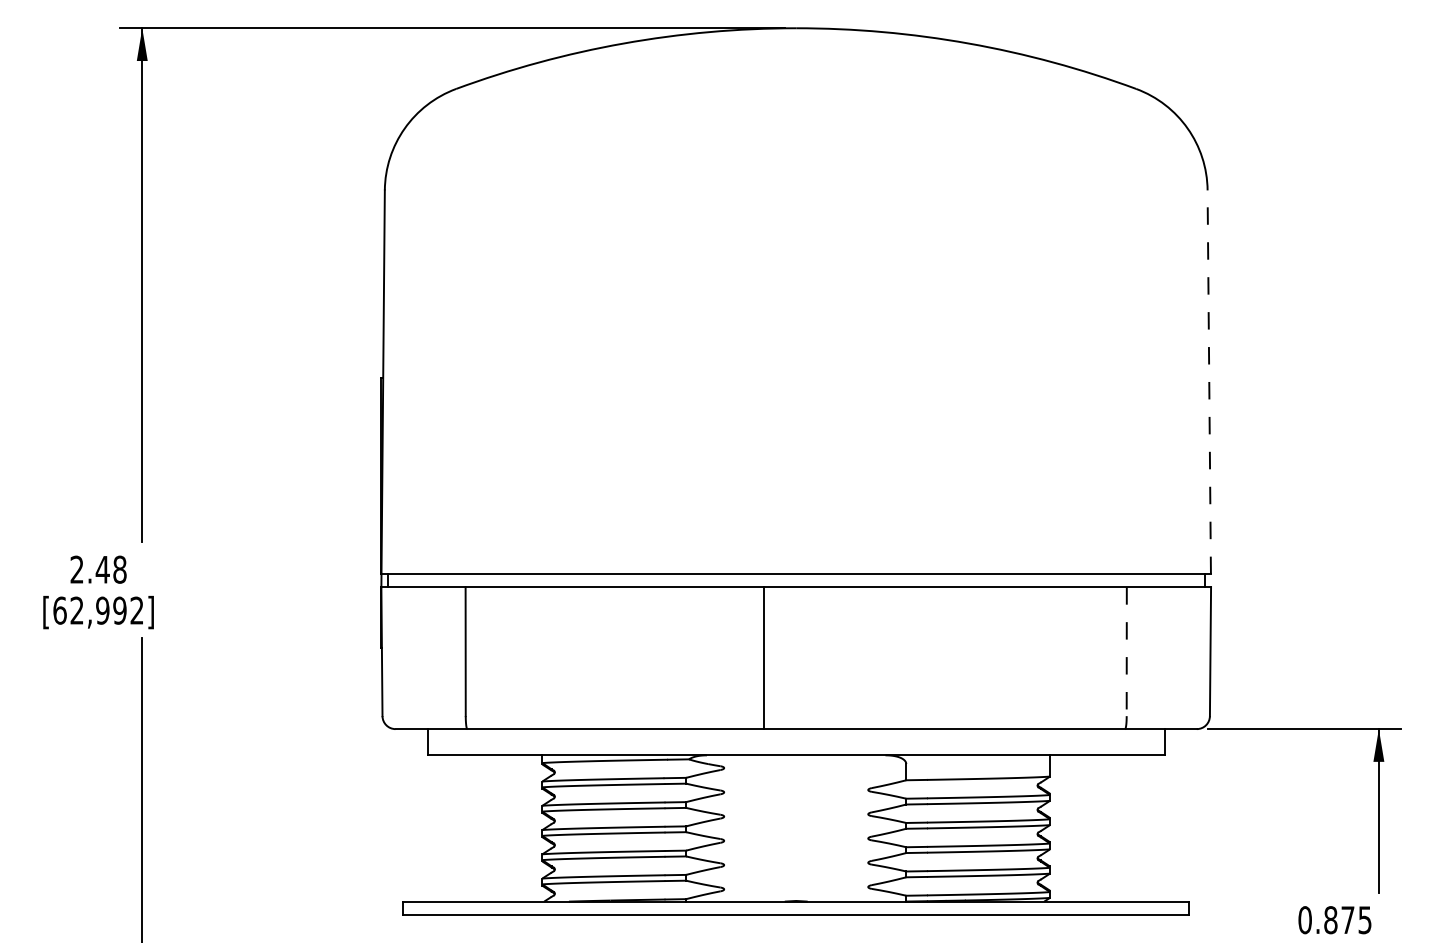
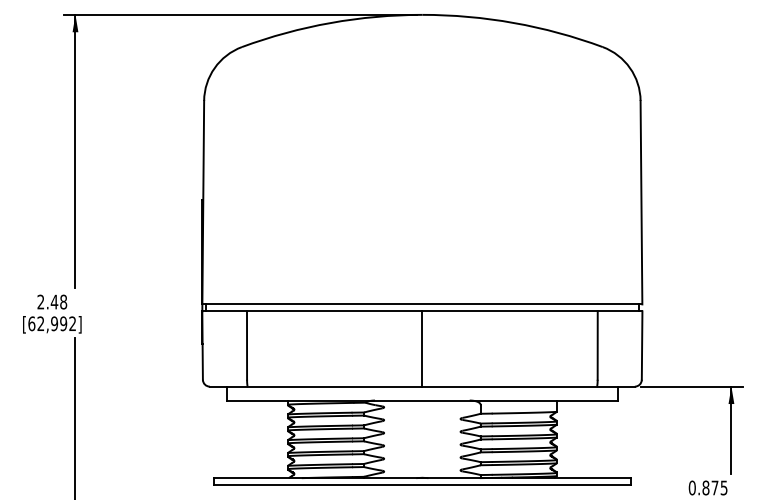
line: (1209, 381) -> (641, 202), dashed -> solid
line: (1126, 653) -> (597, 346), dashed -> solid
line: (764, 657) -> (422, 348), moved

